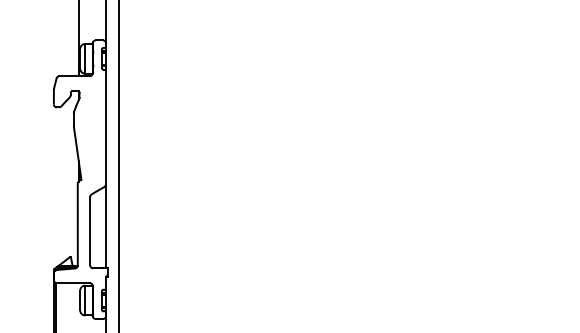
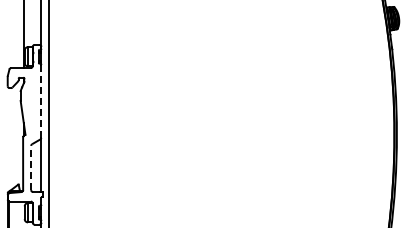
line: (106, 128) -> (41, 101), solid -> dashed
line: (90, 230) -> (31, 167), solid -> dashed

